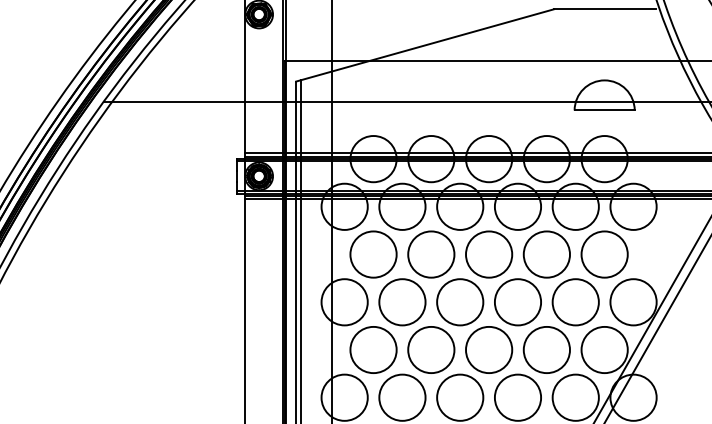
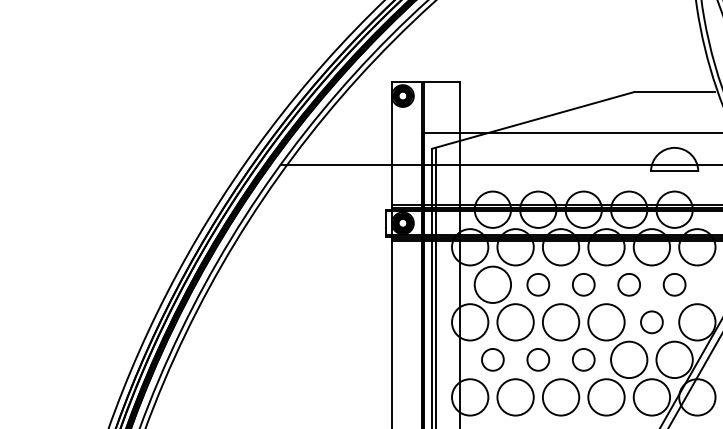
circle: (431, 254) -> (538, 284), size x0.6
circle: (488, 254) -> (583, 284), size x0.6
circle: (547, 254) -> (629, 284), size x0.6
circle: (604, 254) -> (674, 284), size x0.6
circle: (575, 302) -> (651, 322), size x0.6
circle: (373, 349) -> (492, 359), size x0.6
circle: (431, 349) -> (538, 359), size x0.6
circle: (488, 349) -> (583, 359), size x0.6

